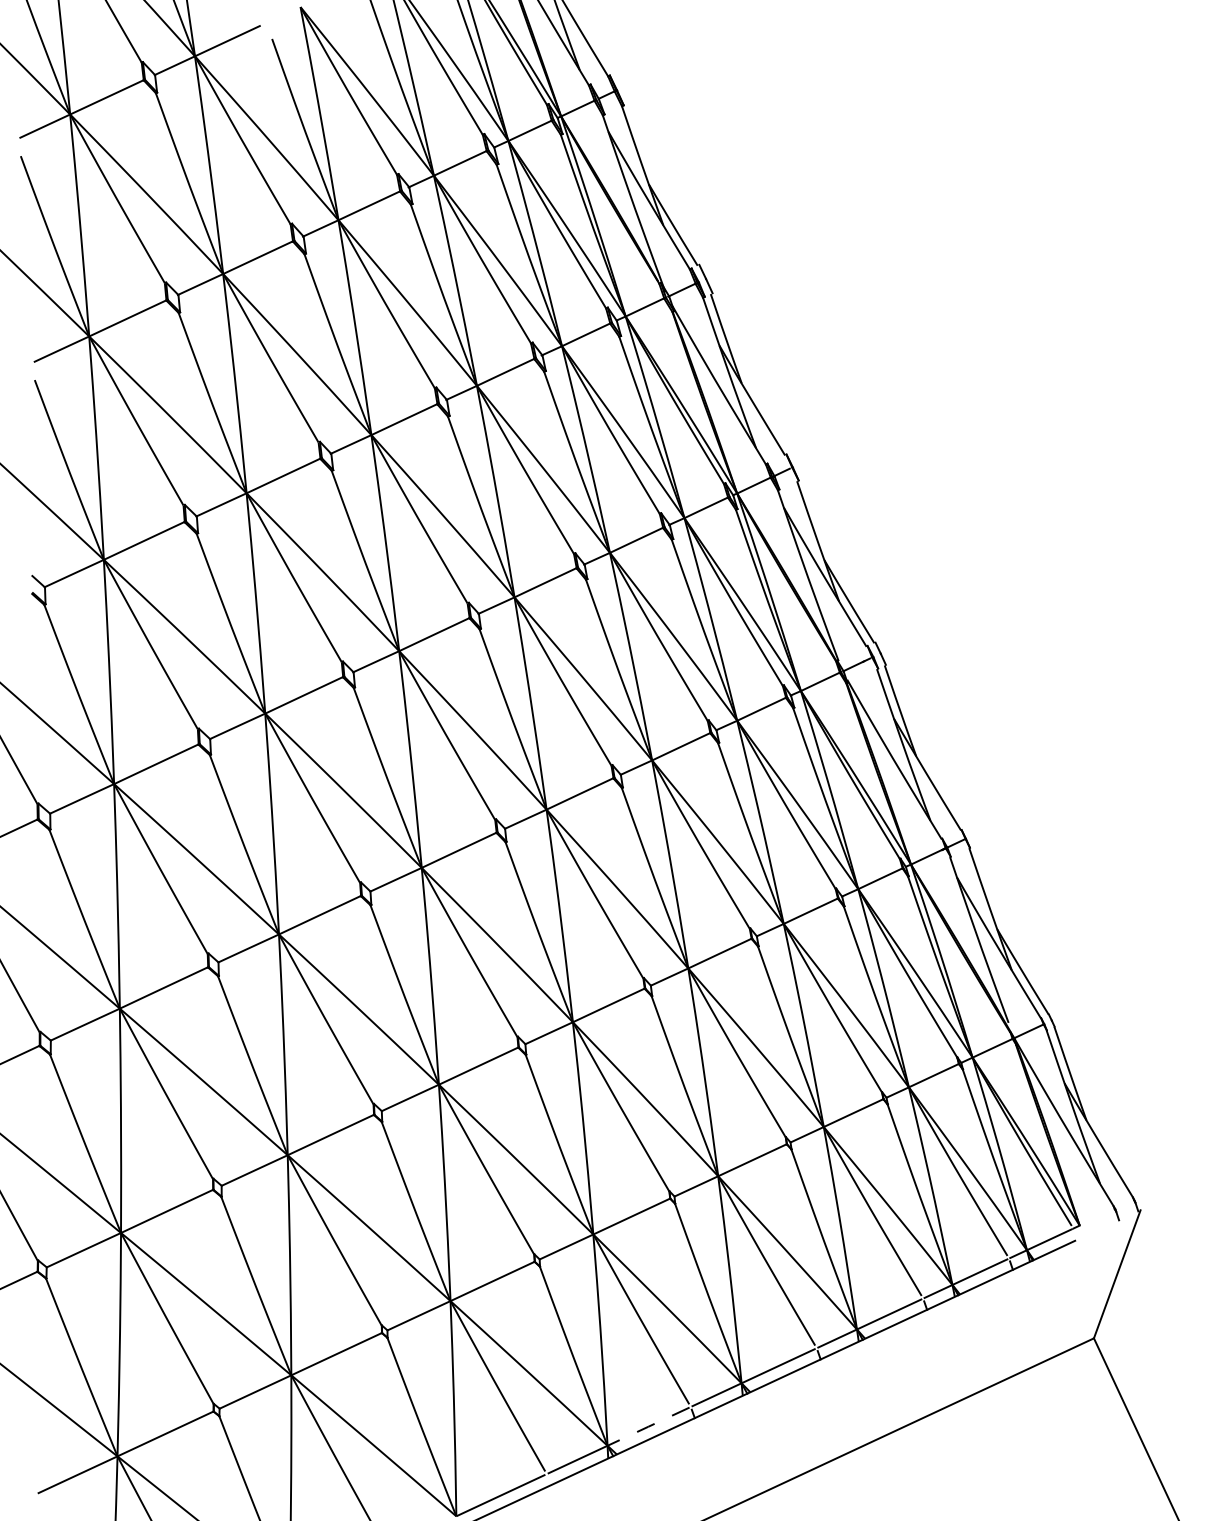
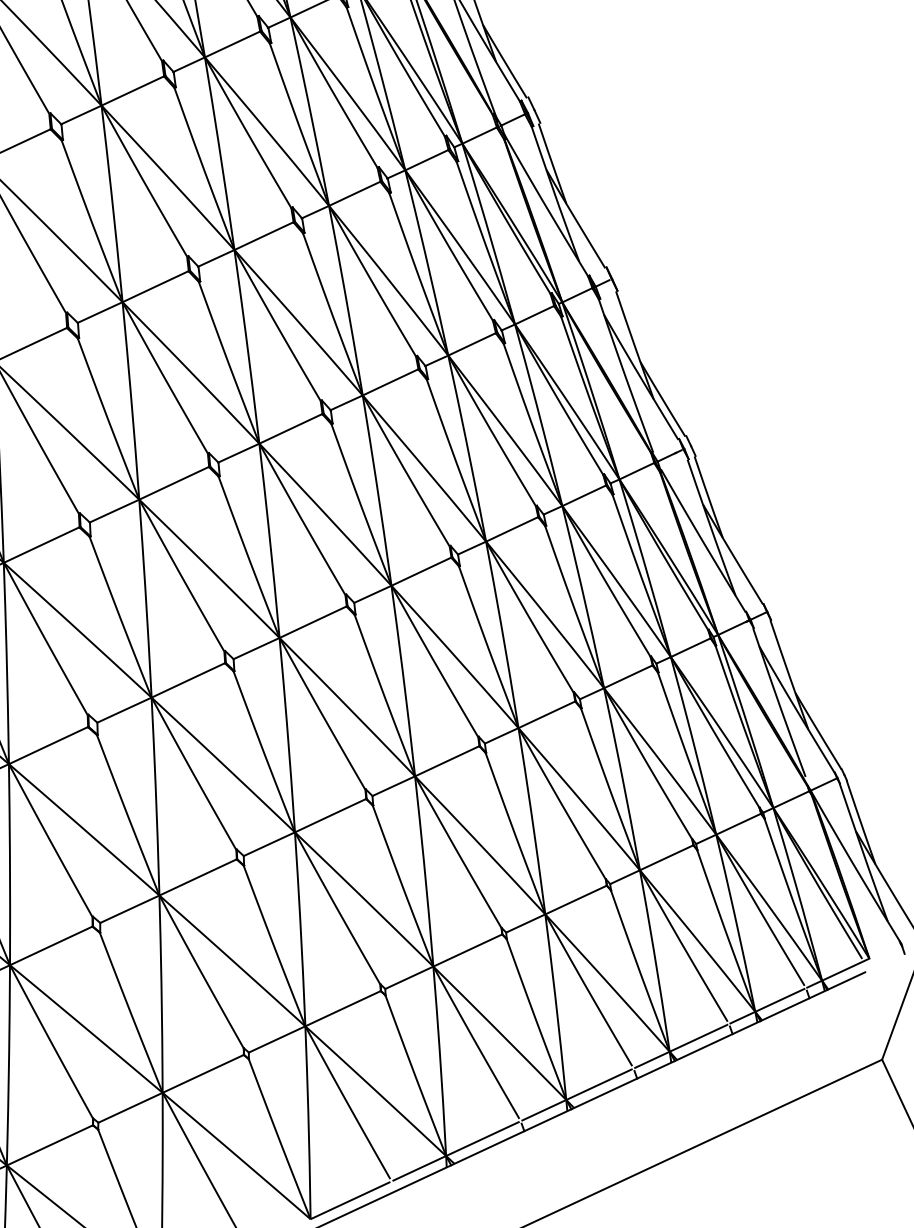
line: (648, 1426) -> (482, 1138), dashed -> solid

